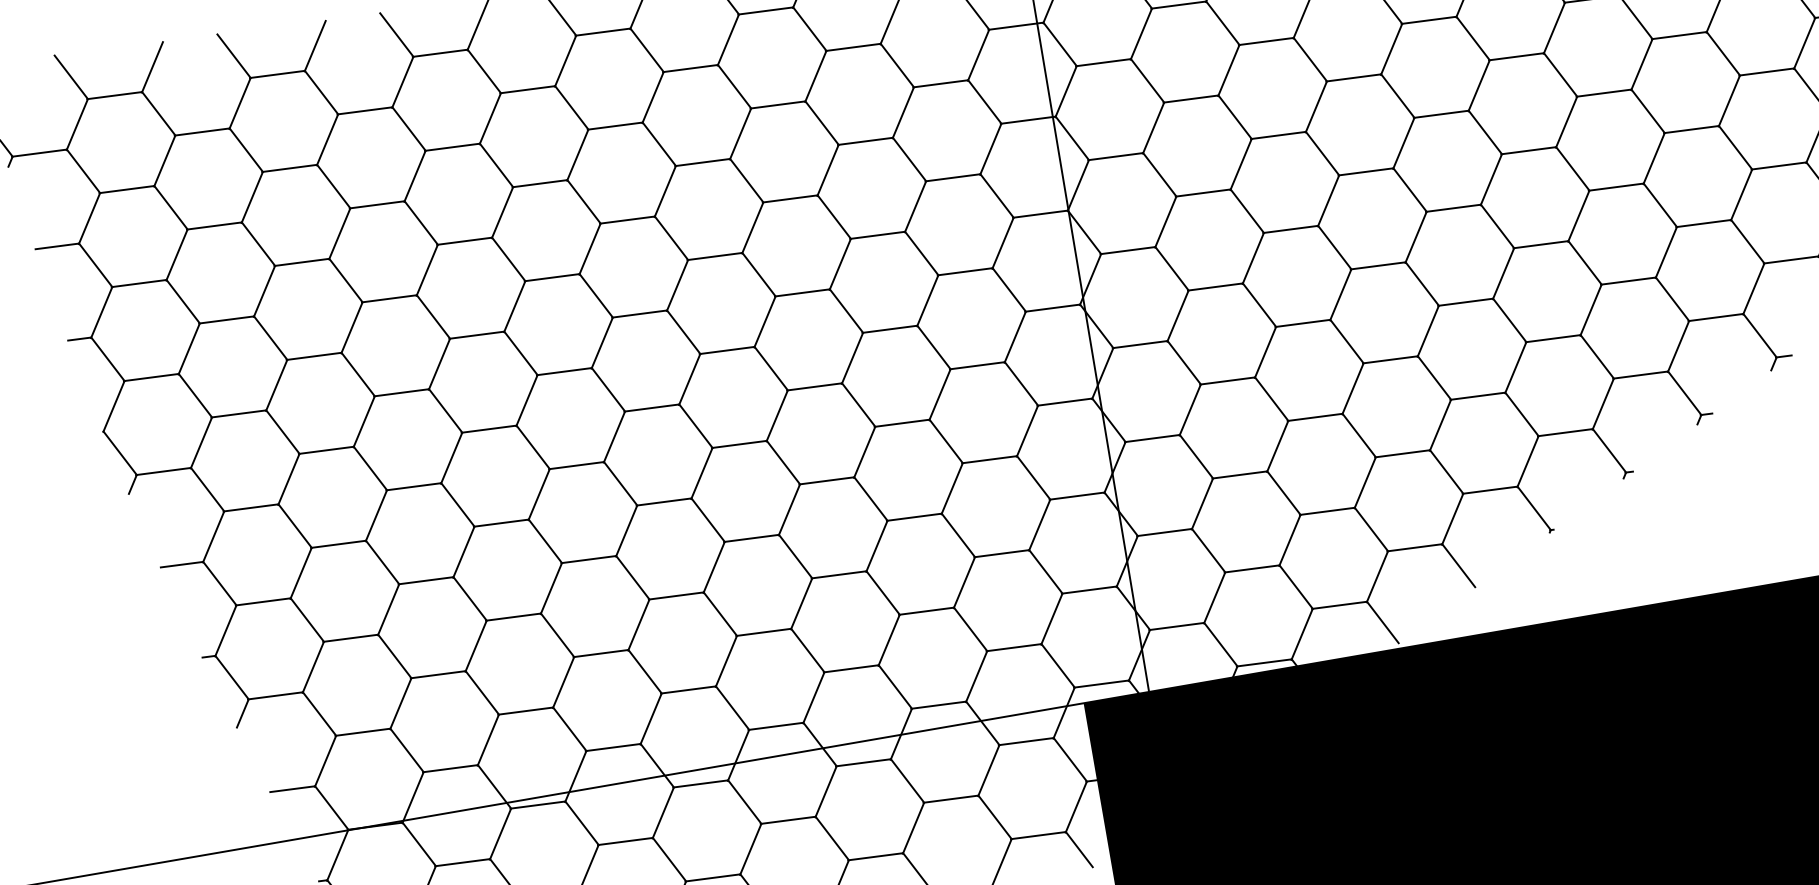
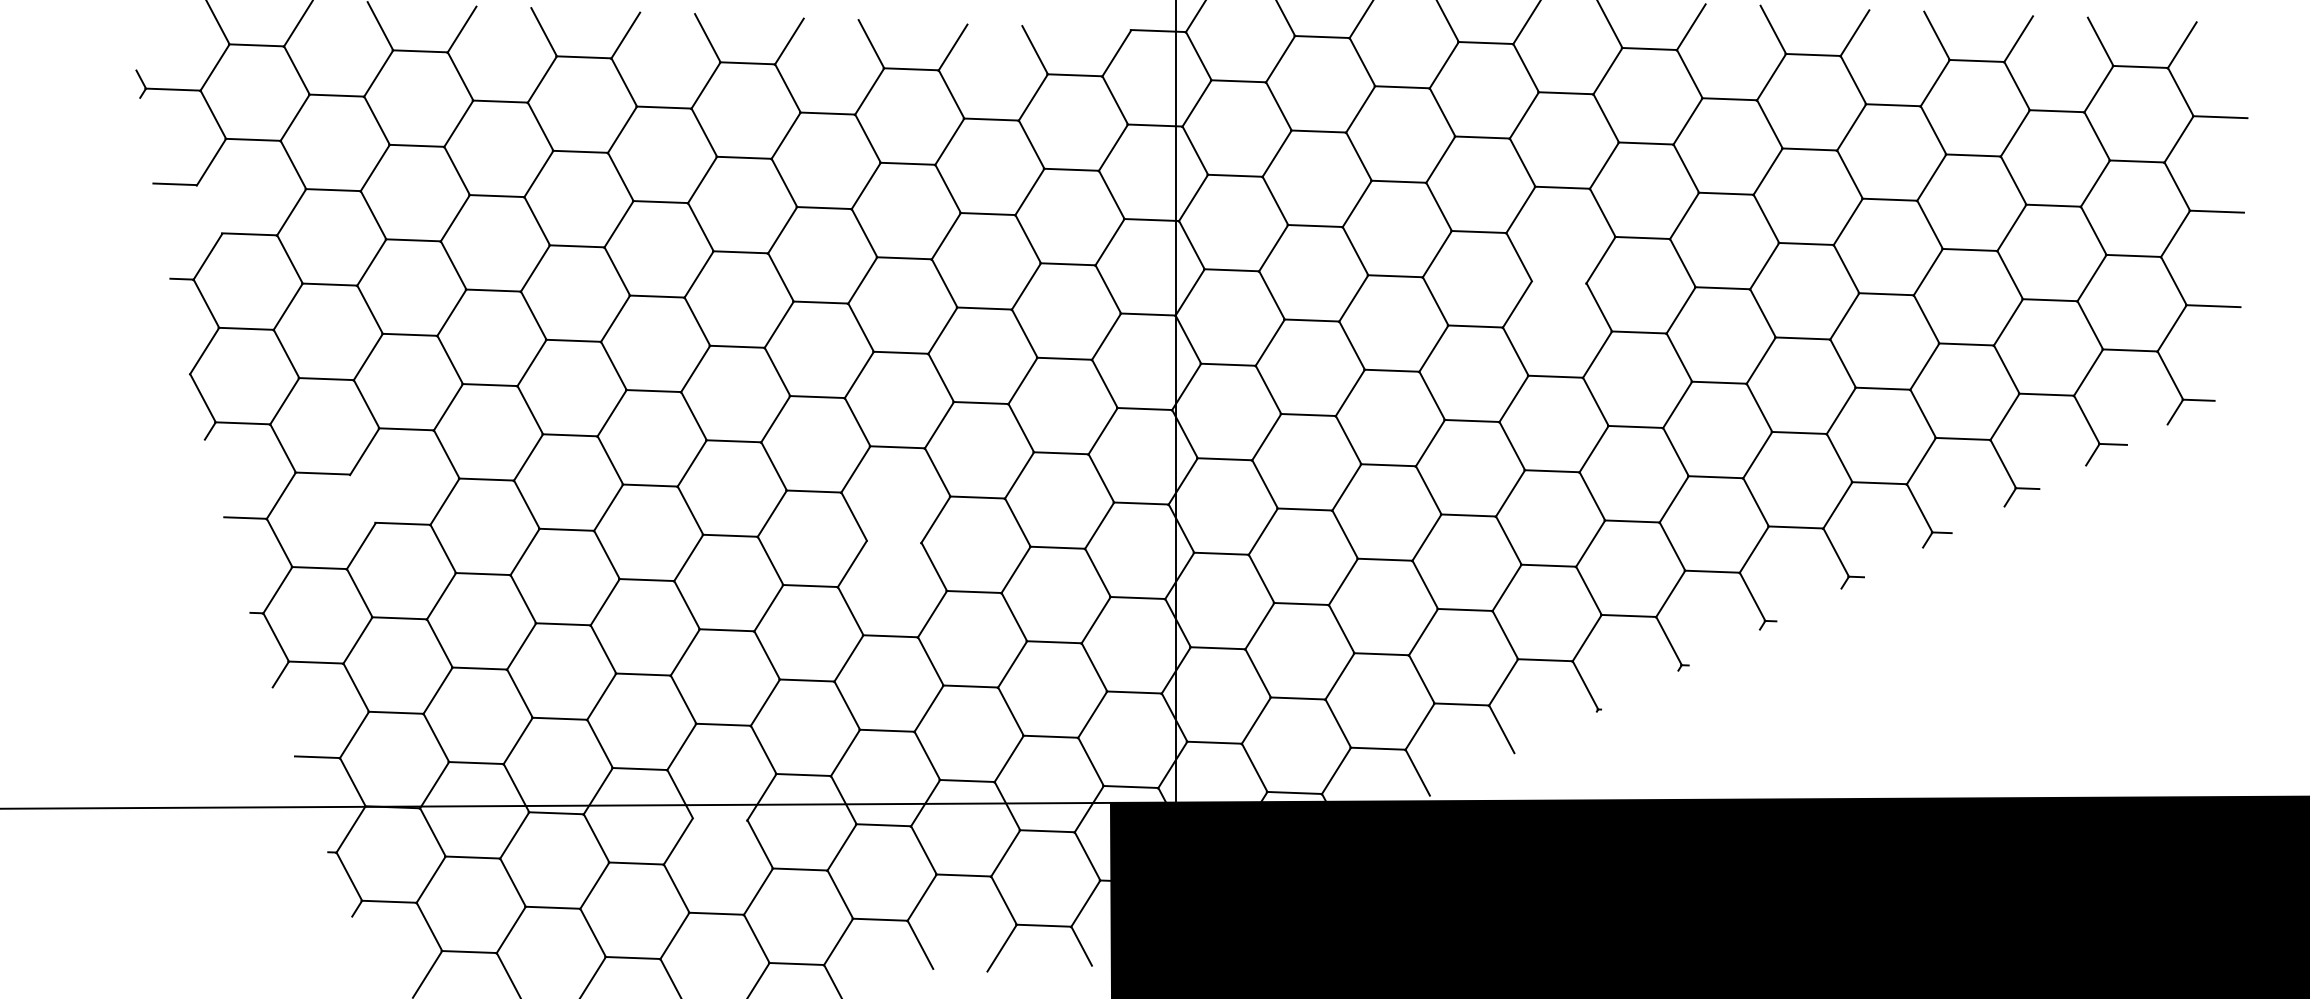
line: (1440, 114) -> (1558, 282), removed
line: (95, 265) -> (209, 209), removed
line: (826, 480) -> (893, 541), removed
line: (294, 525) -> (362, 498), removed
line: (700, 784) -> (719, 819), removed

